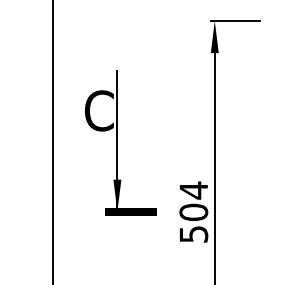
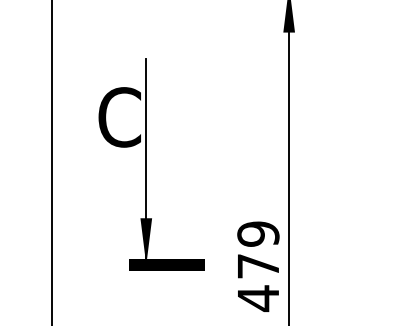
text: (193, 212) -> (257, 266), 504 -> 479

